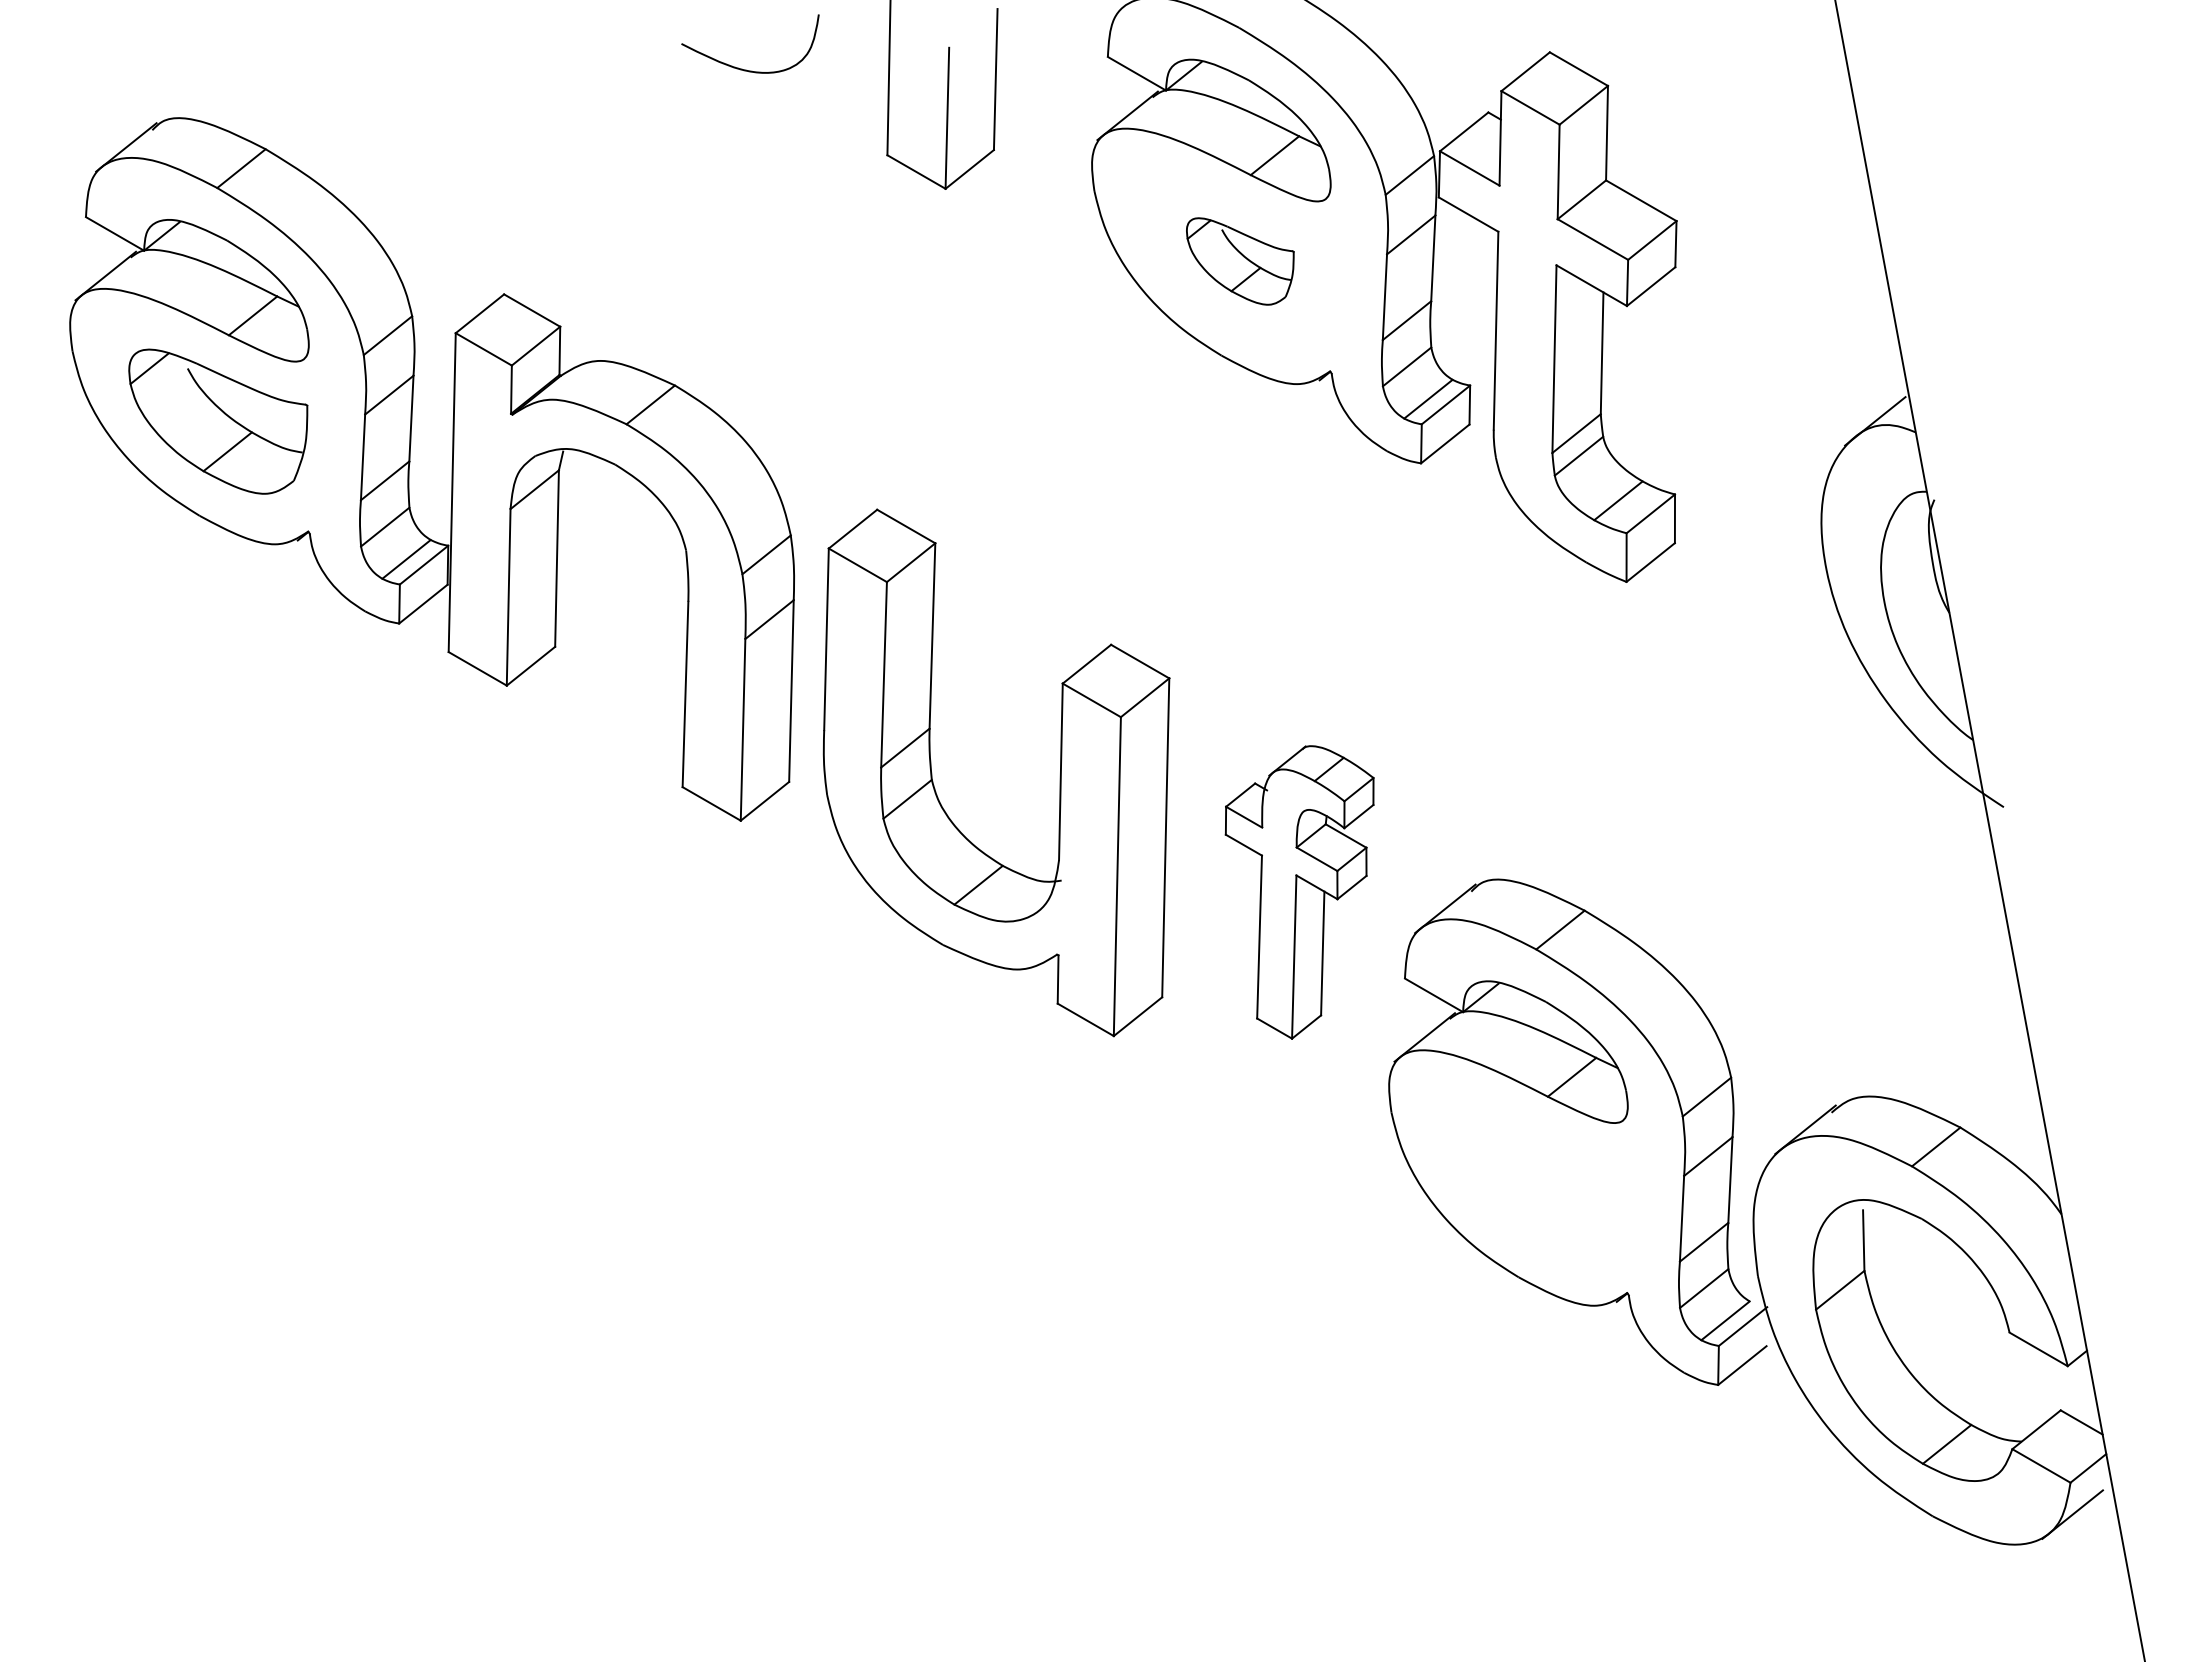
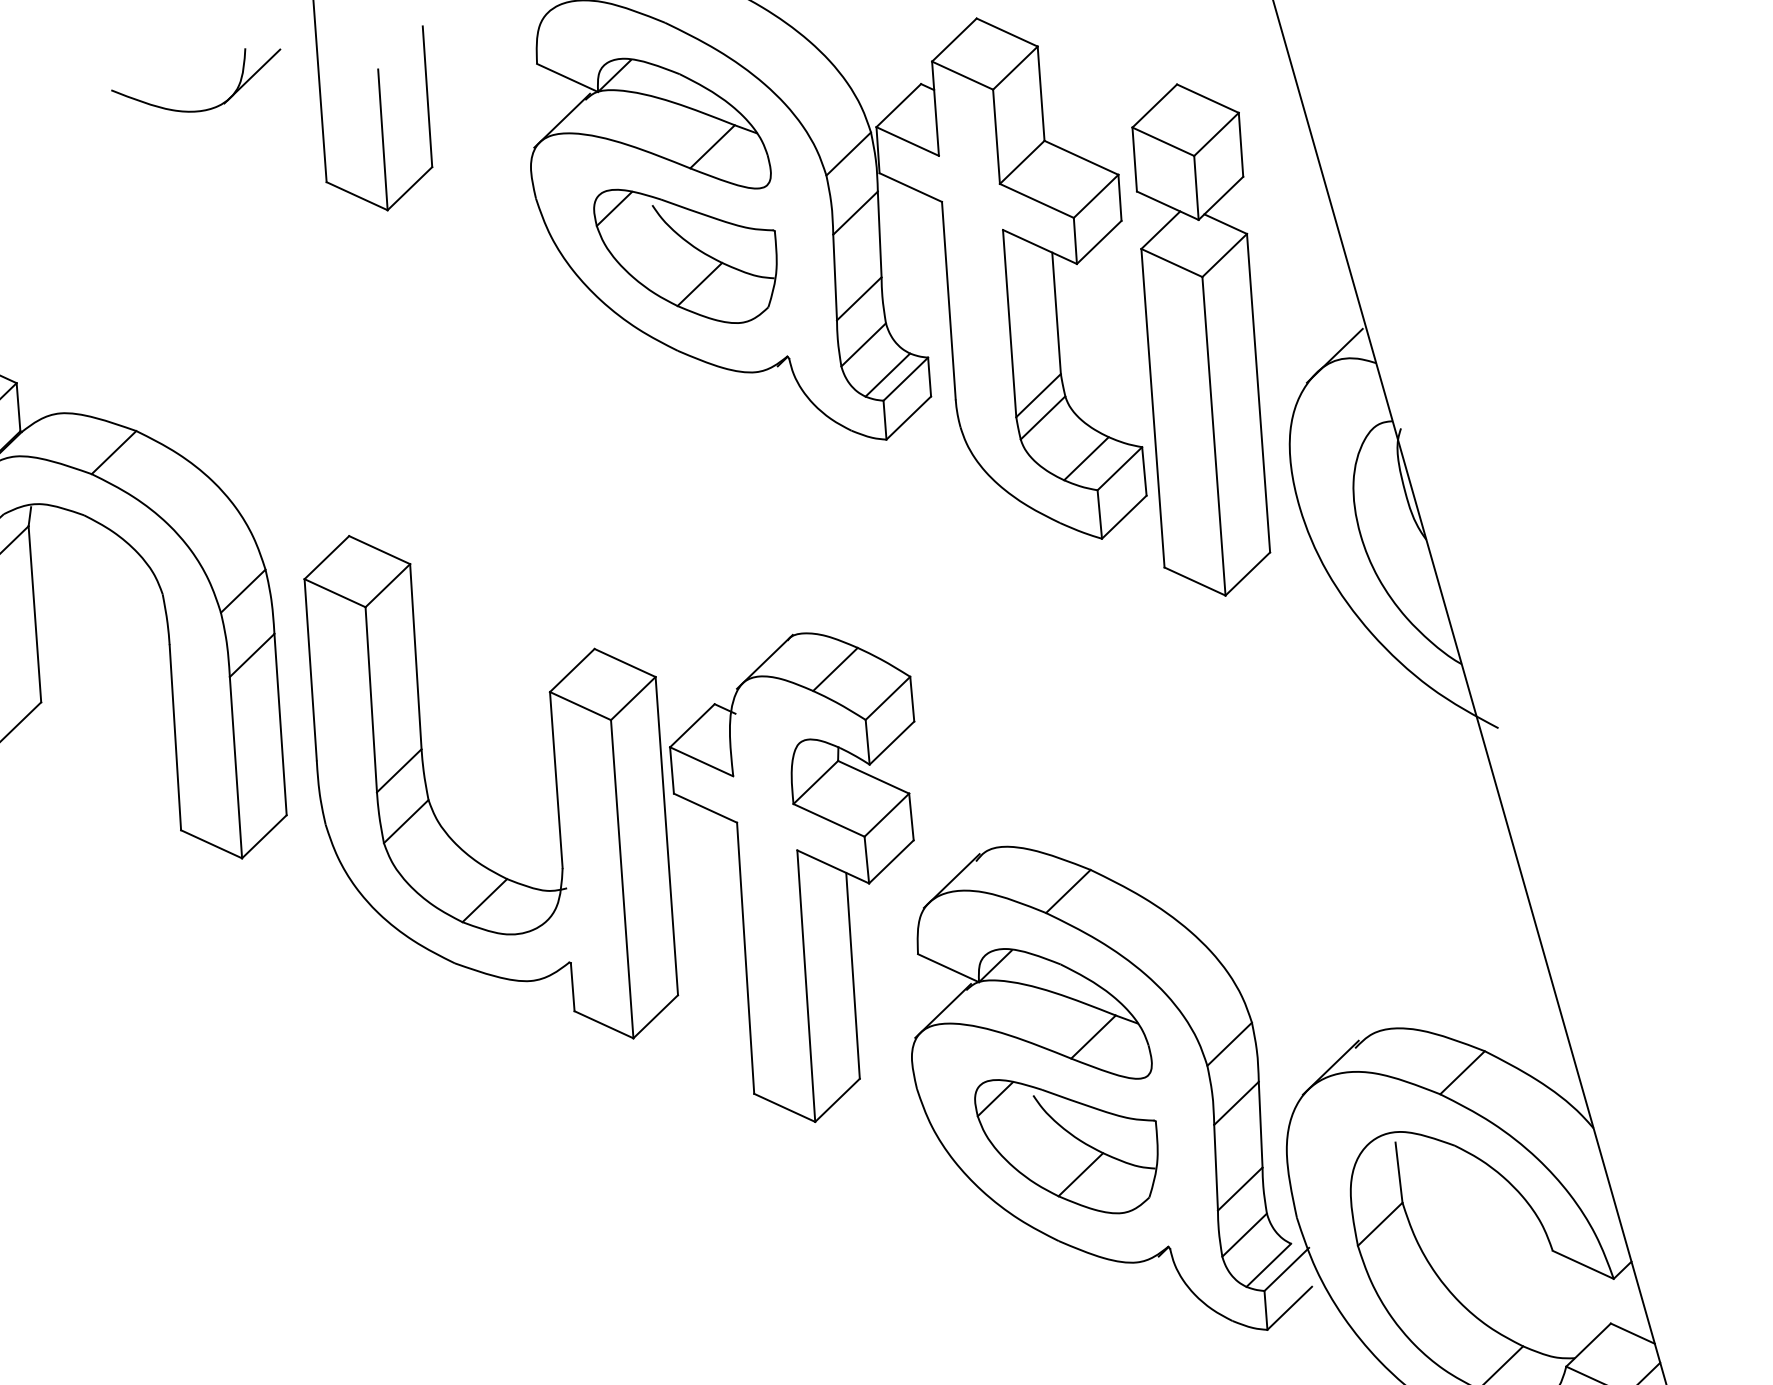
line: (822, 42) -> (251, 75), added
part: (1240, 261) -> (688, 255), size x1.67
part: (1744, 393) -> (1202, 340), added
part: (1299, 892) -> (805, 878), size x1.67
part: (1537, 1183) -> (1068, 1145), added

